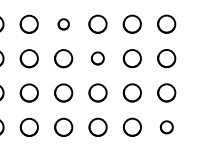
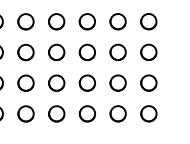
circle: (63, 24) -> (56, 21), size x1.67
circle: (96, 57) -> (86, 51), size x1.43
circle: (166, 126) -> (148, 113), size x1.43

